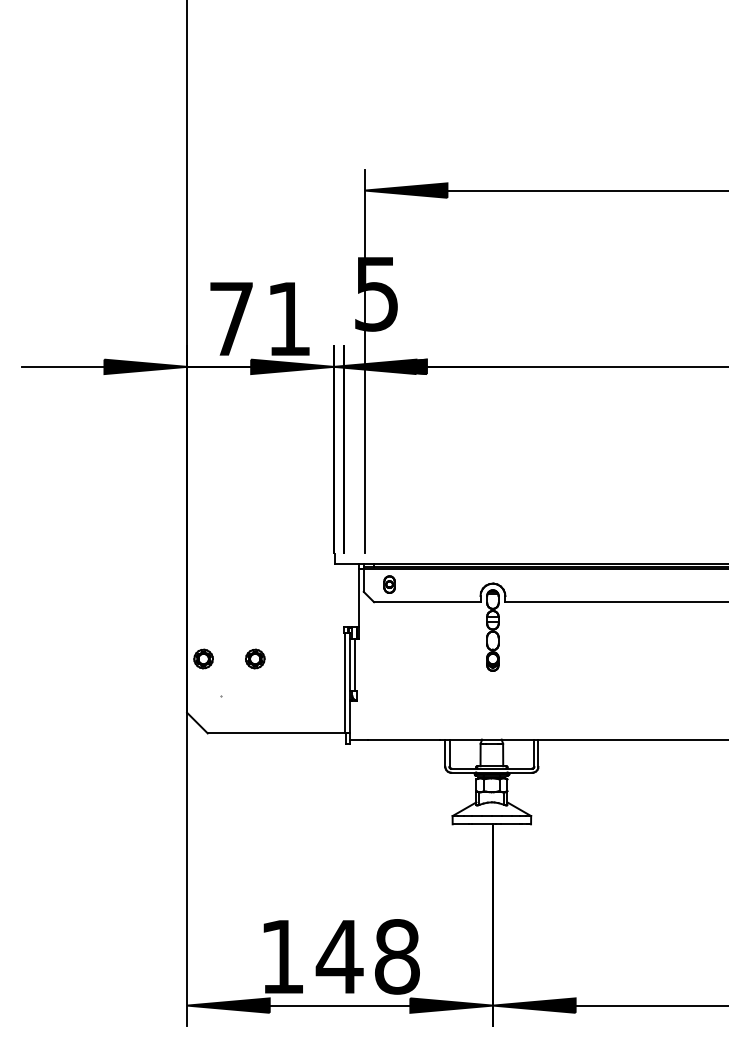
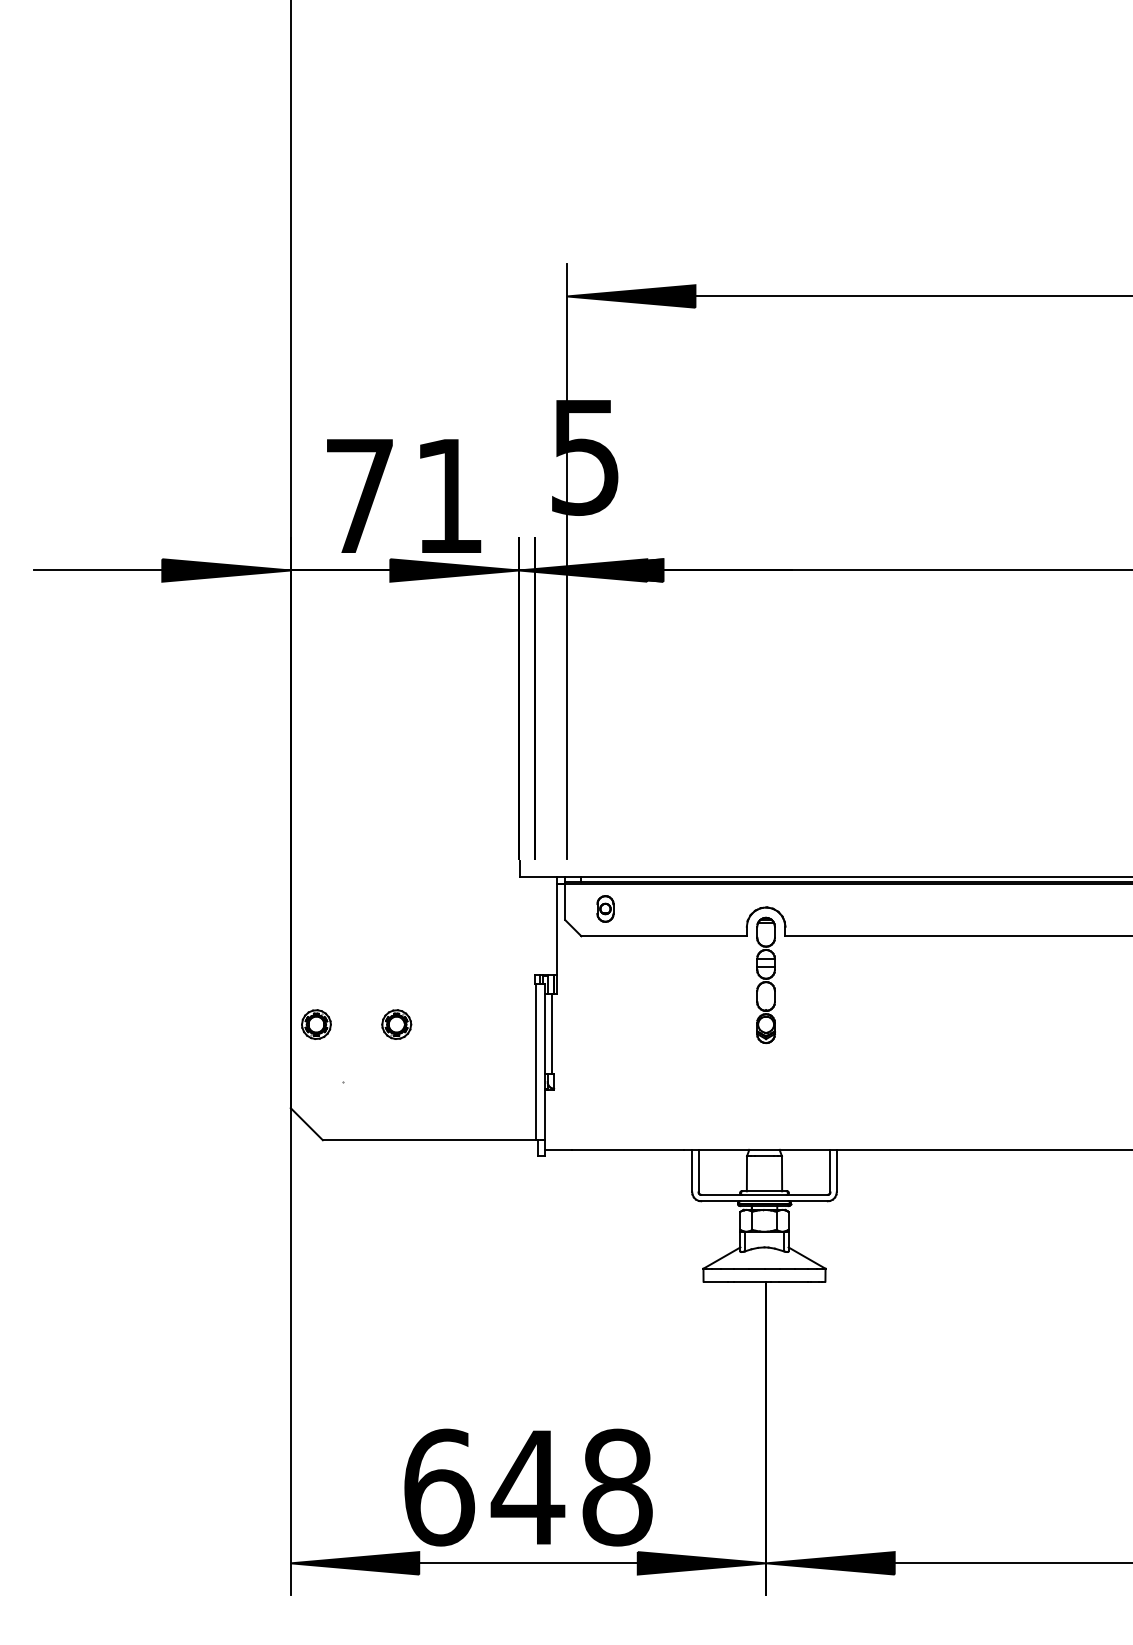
text: (282, 956) -> (439, 1487), 148 -> 648

